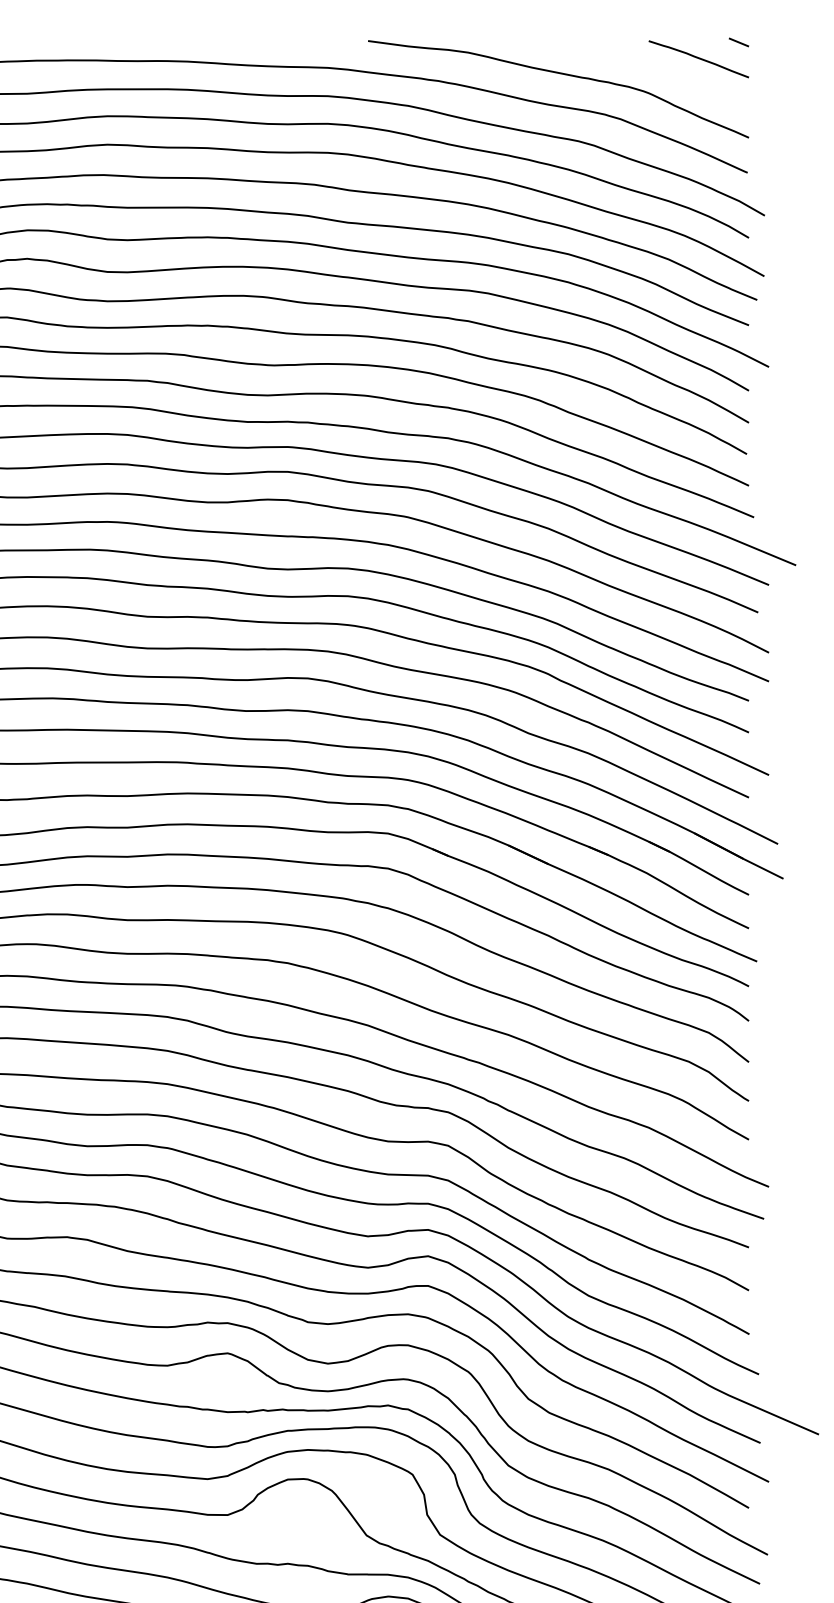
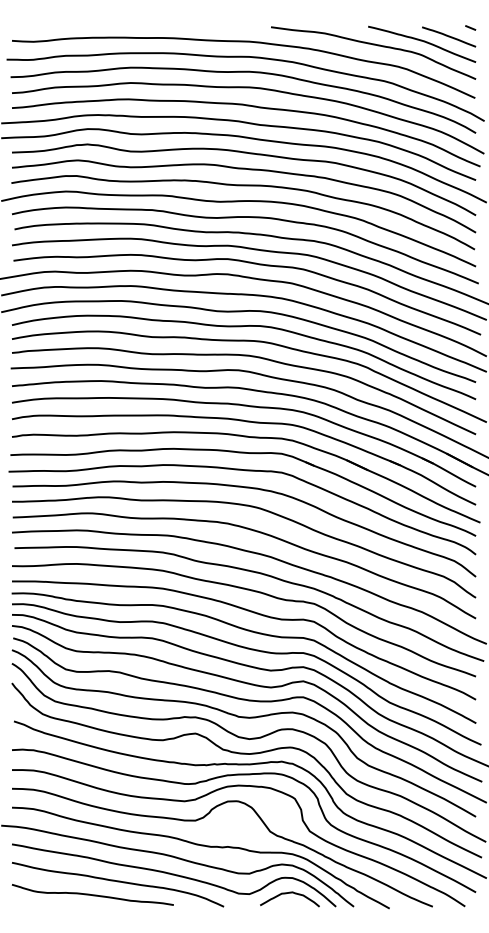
curve: (651, 69) -> (423, 42), added

